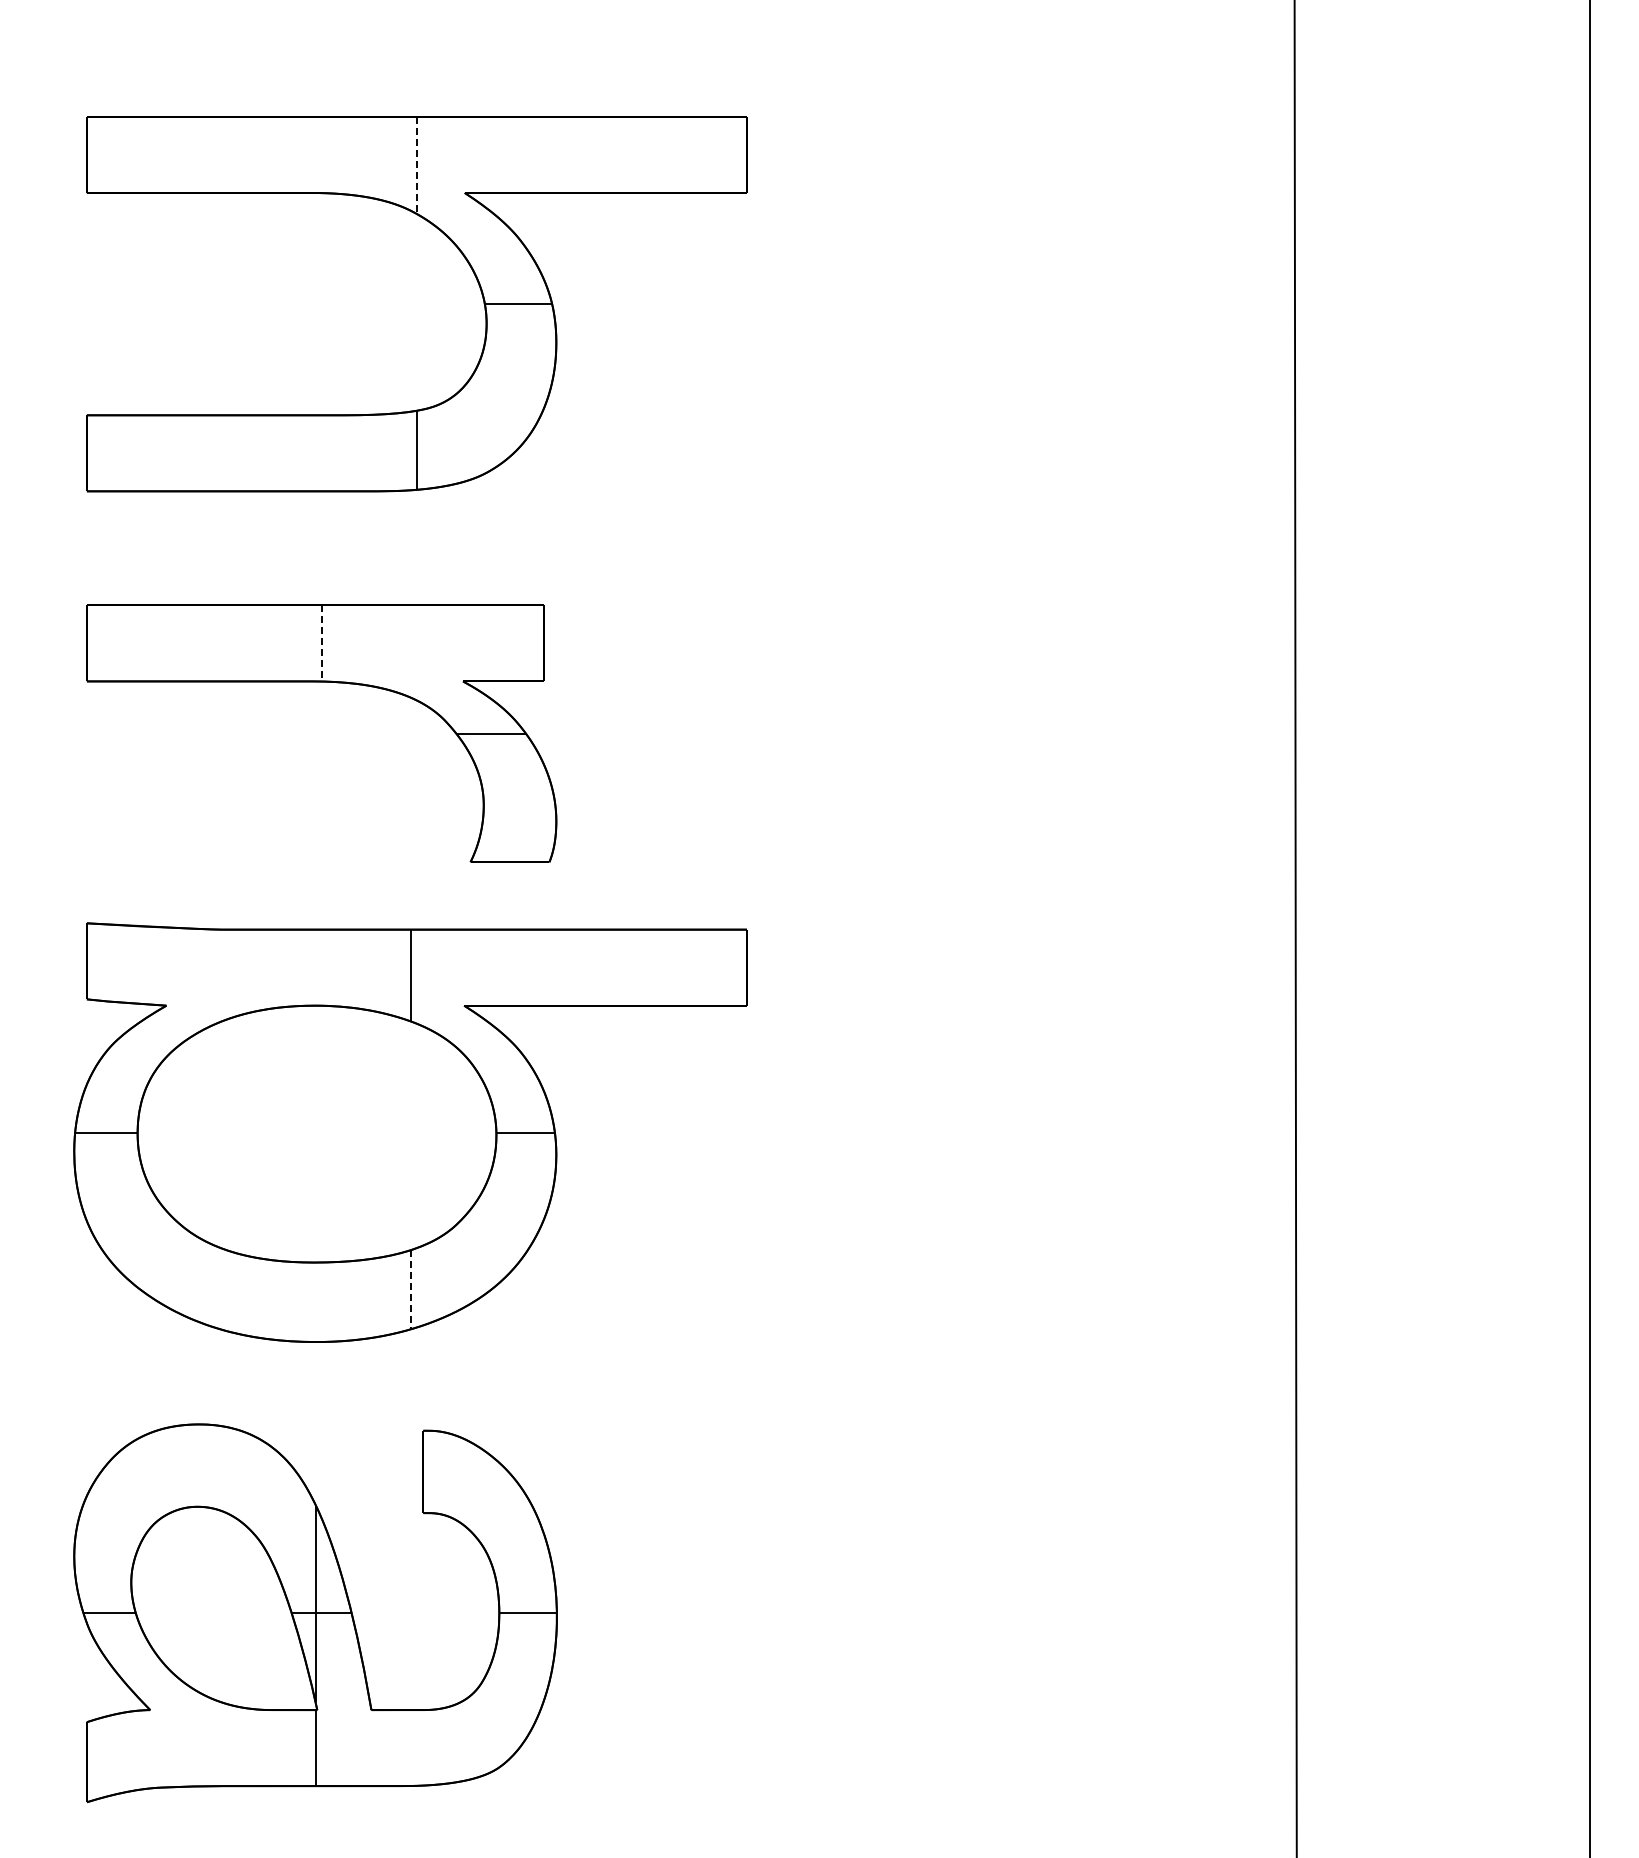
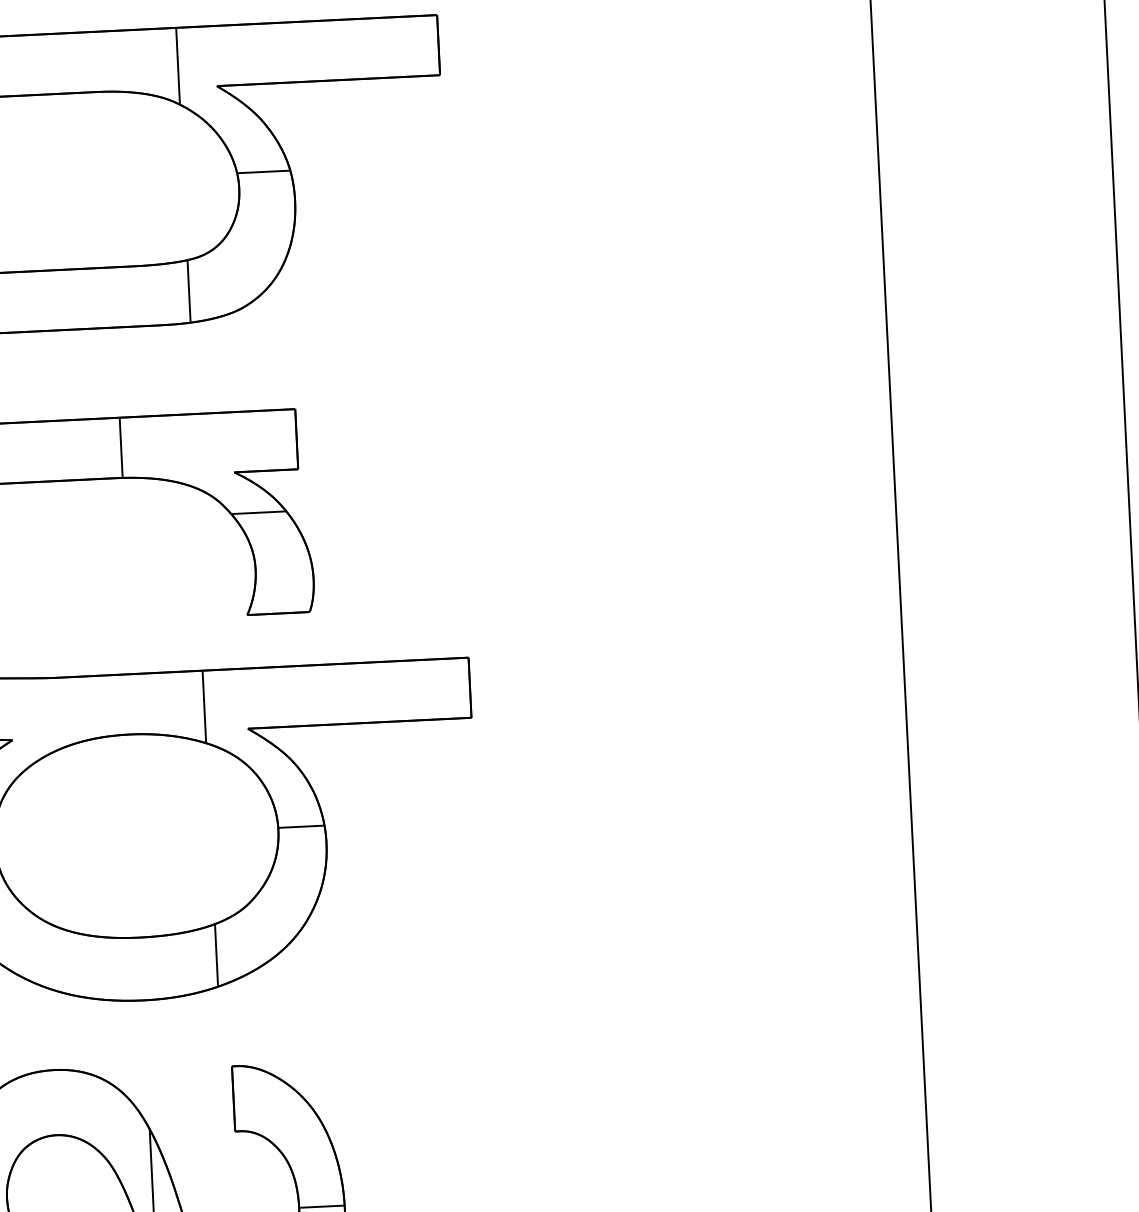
line: (416, 165) -> (177, 66), dashed -> solid
line: (321, 643) -> (121, 447), dashed -> solid
line: (410, 1289) -> (216, 955), dashed -> solid

